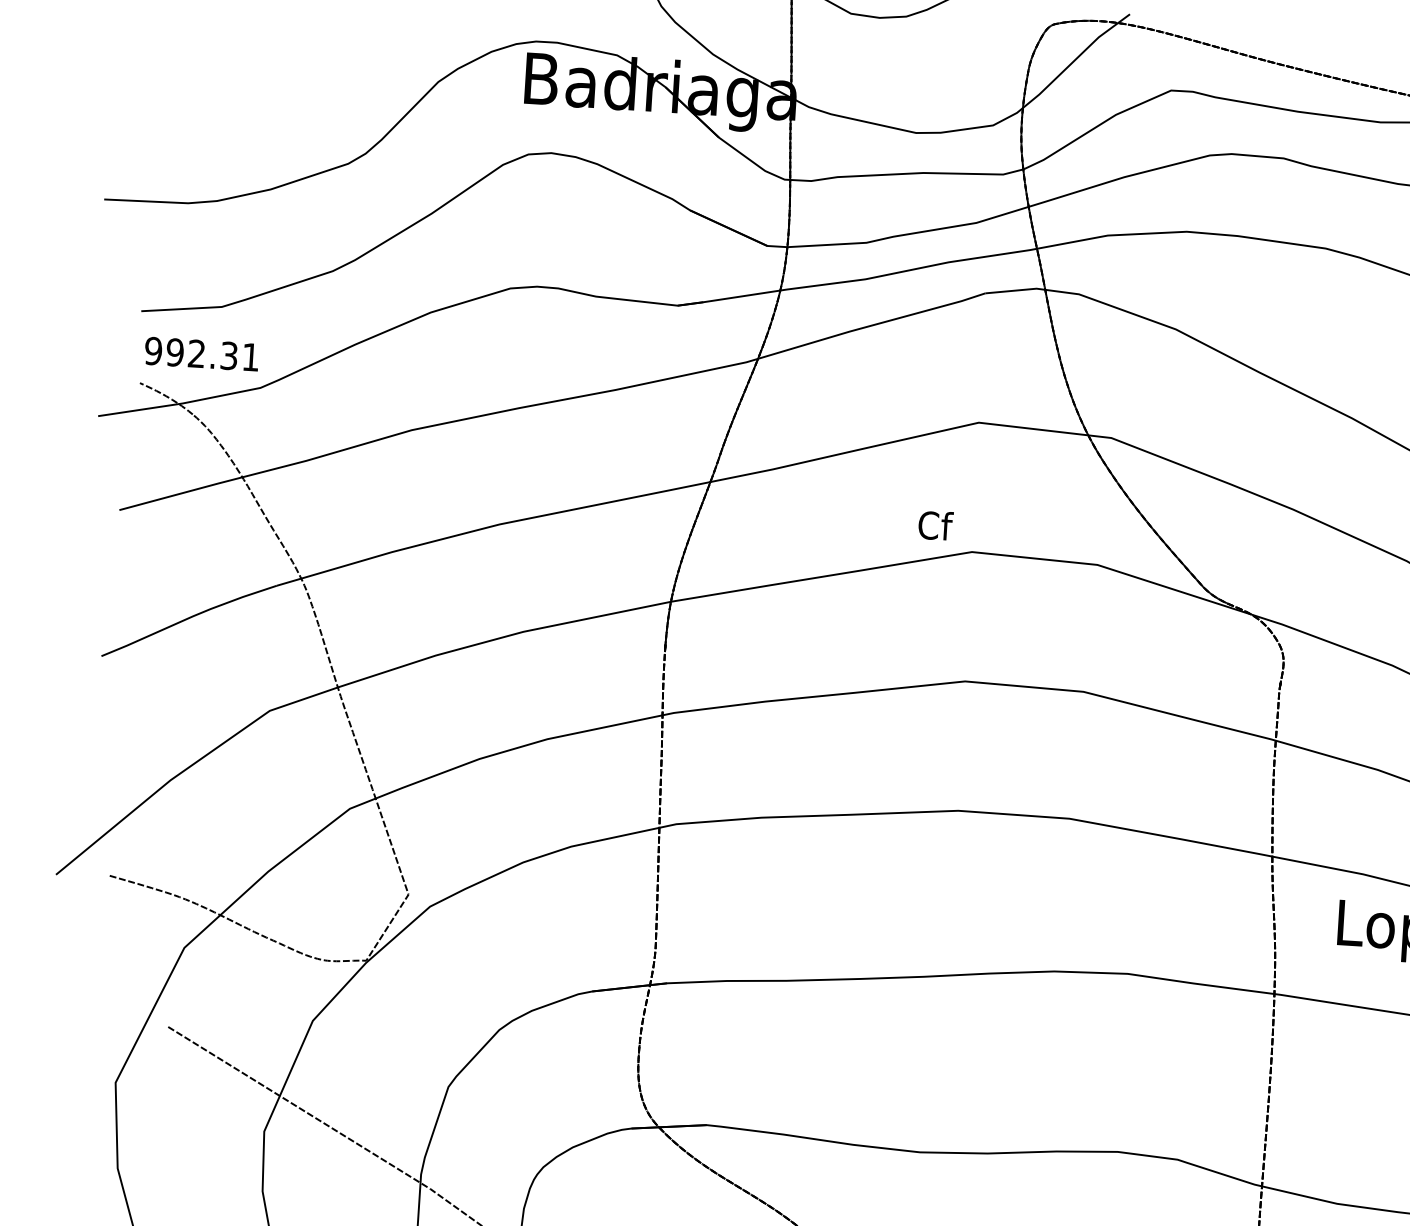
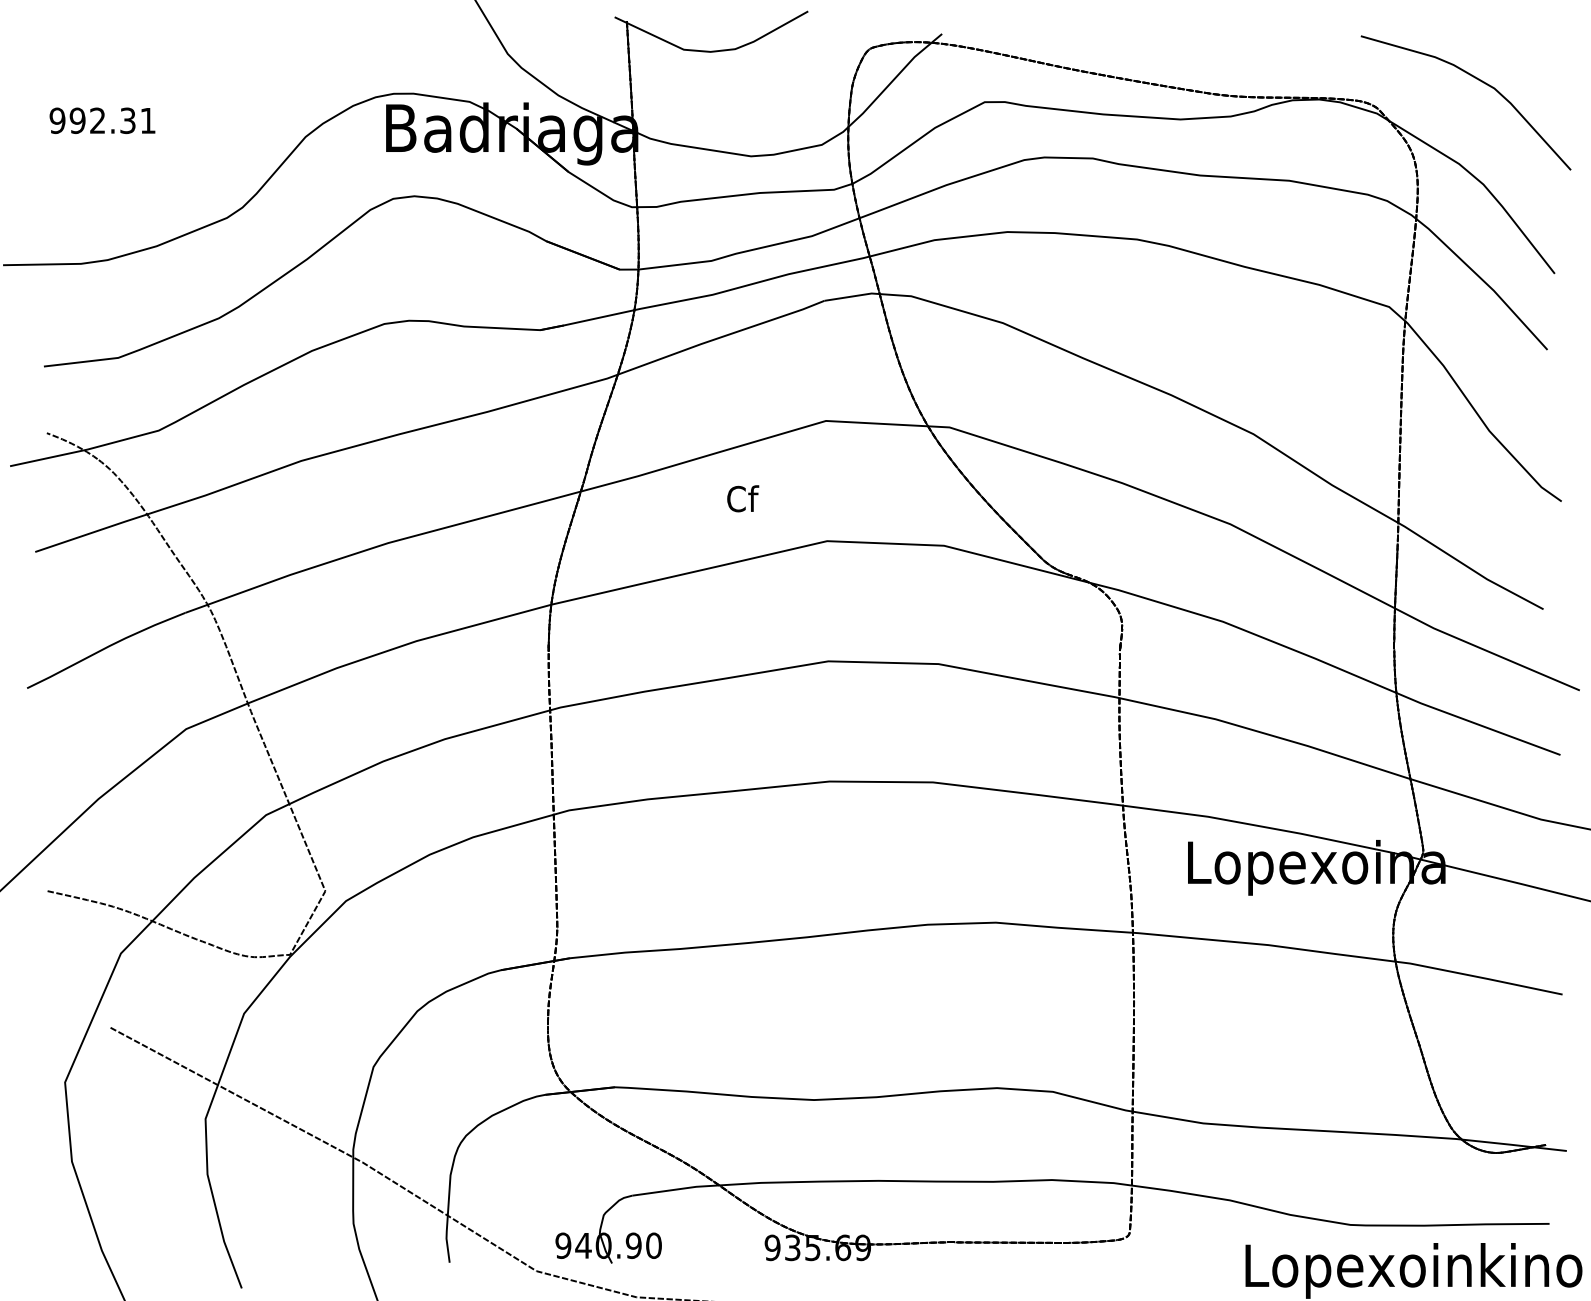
text: (201, 353) -> (102, 120), moved
text: (936, 525) -> (743, 498), moved

